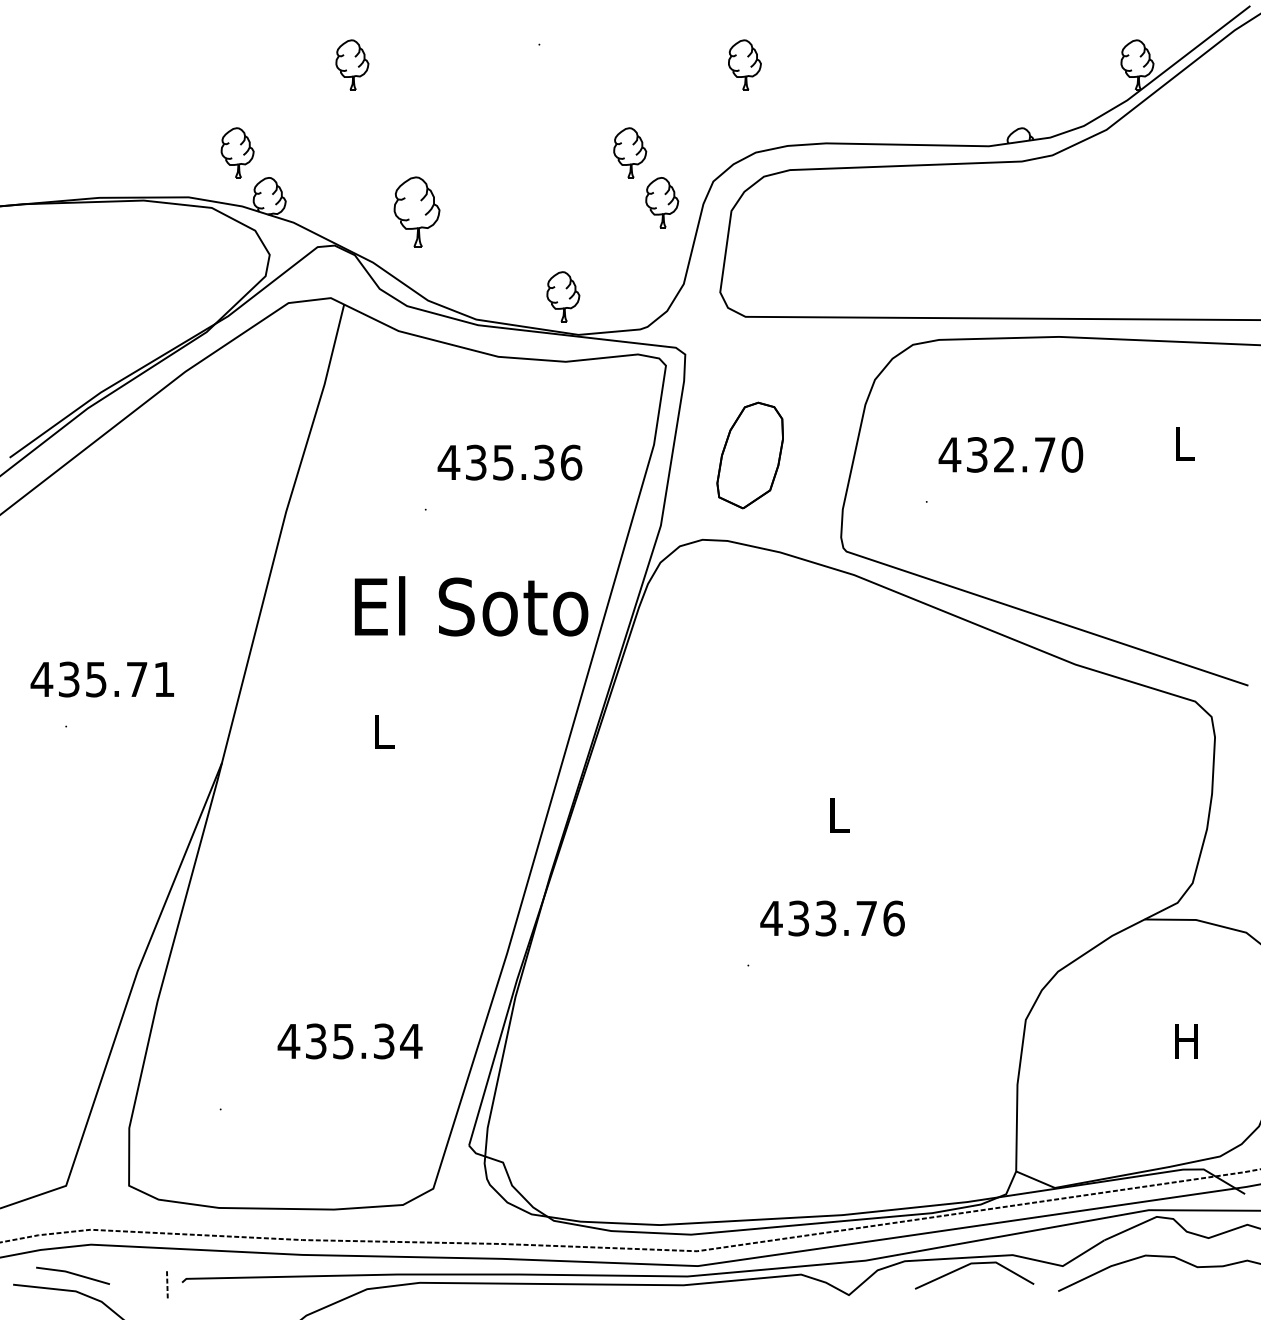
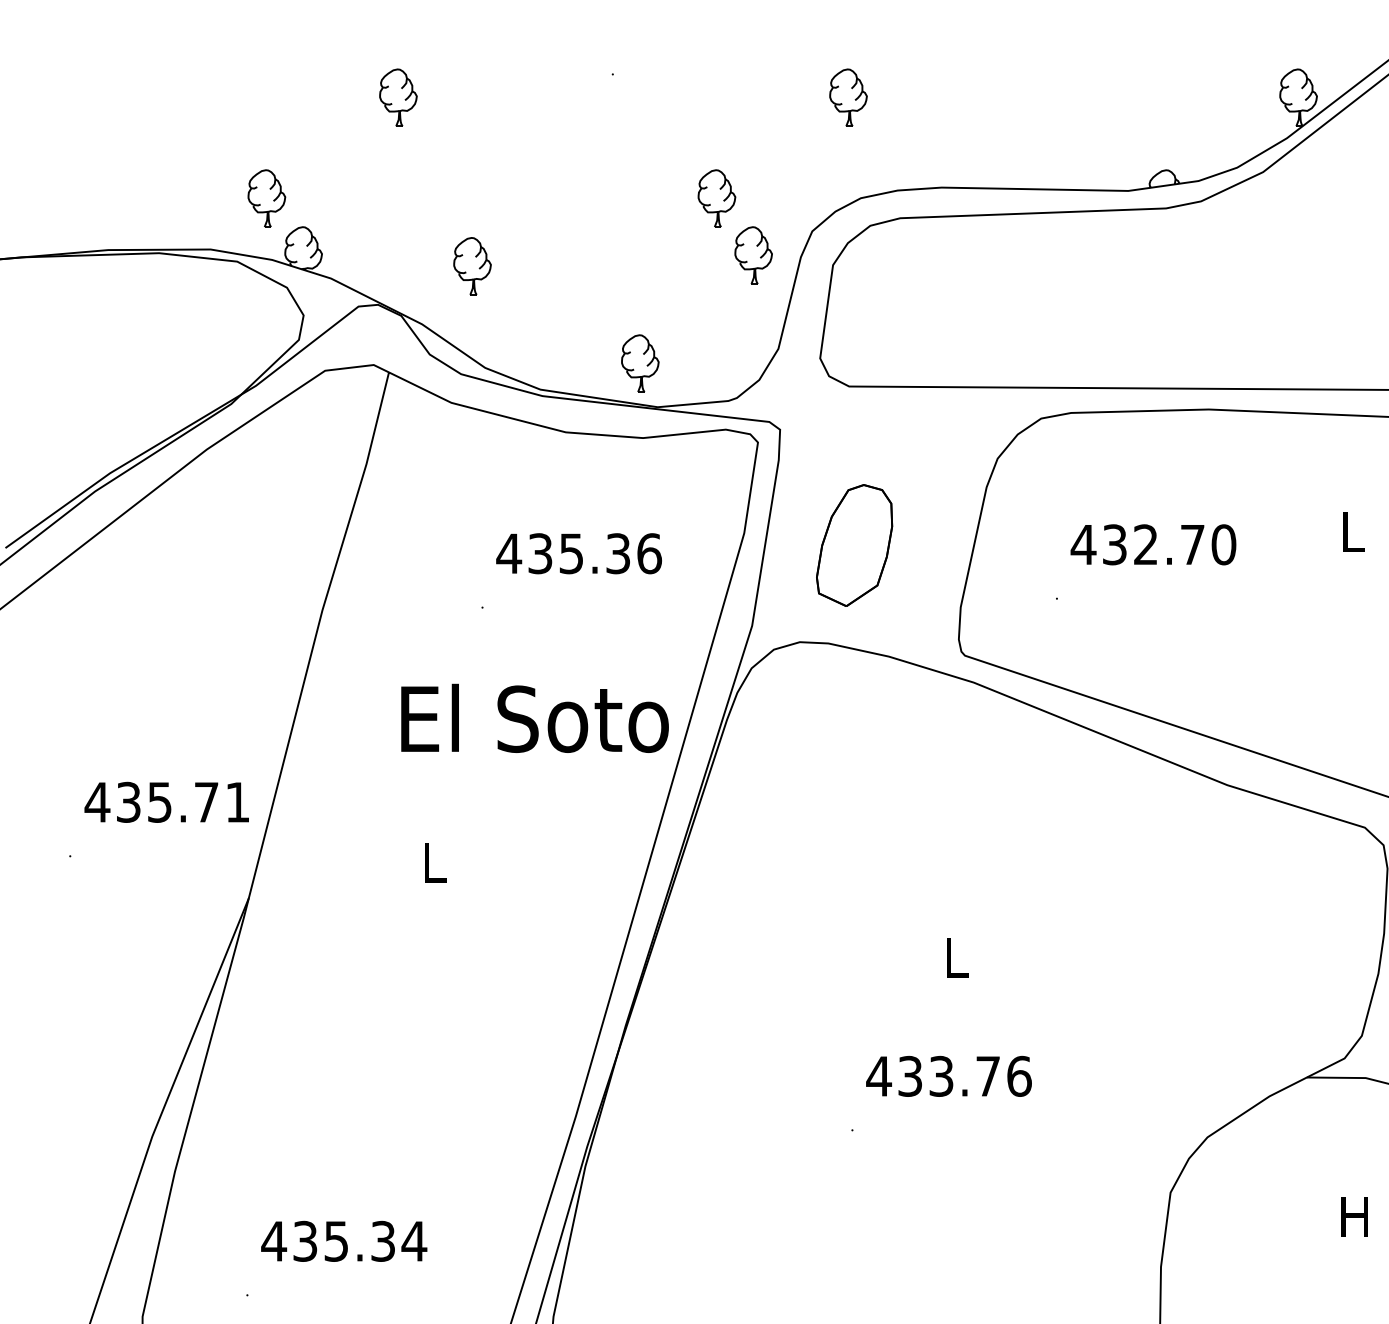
part: (416, 211) -> (471, 265), size x0.71
text: (101, 679) -> (165, 802), moved
text: (349, 1041) -> (343, 1241), moved

